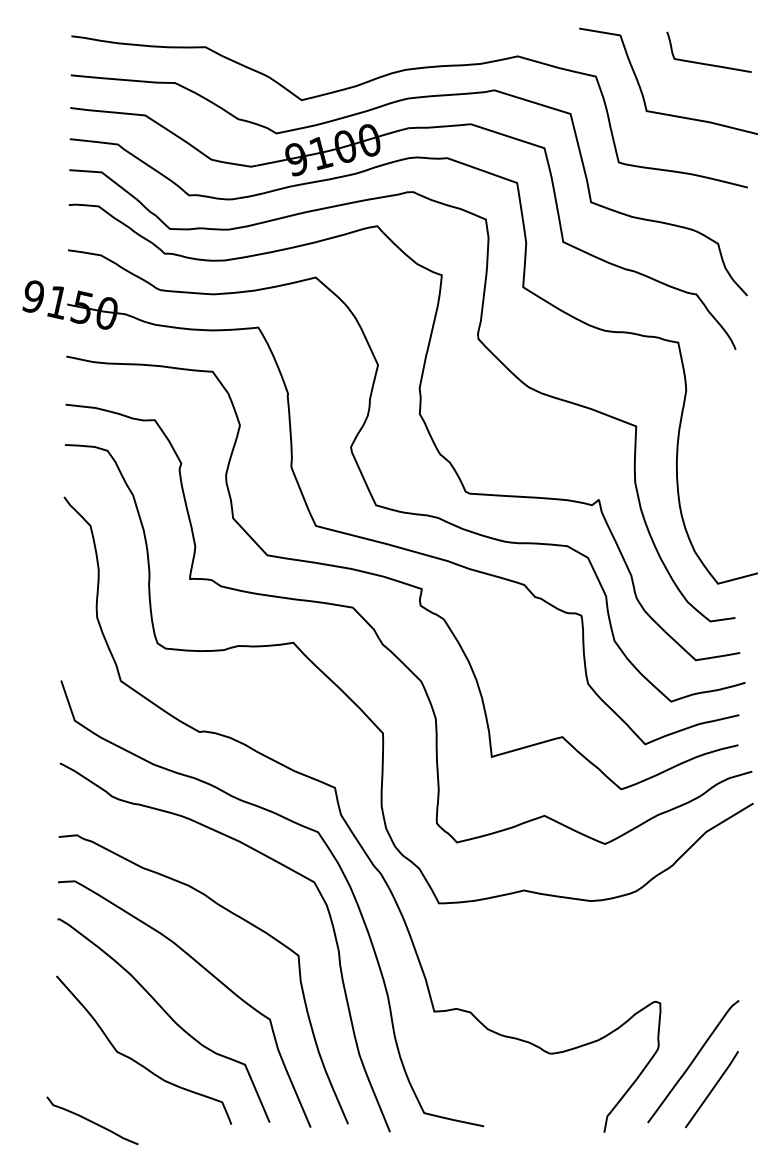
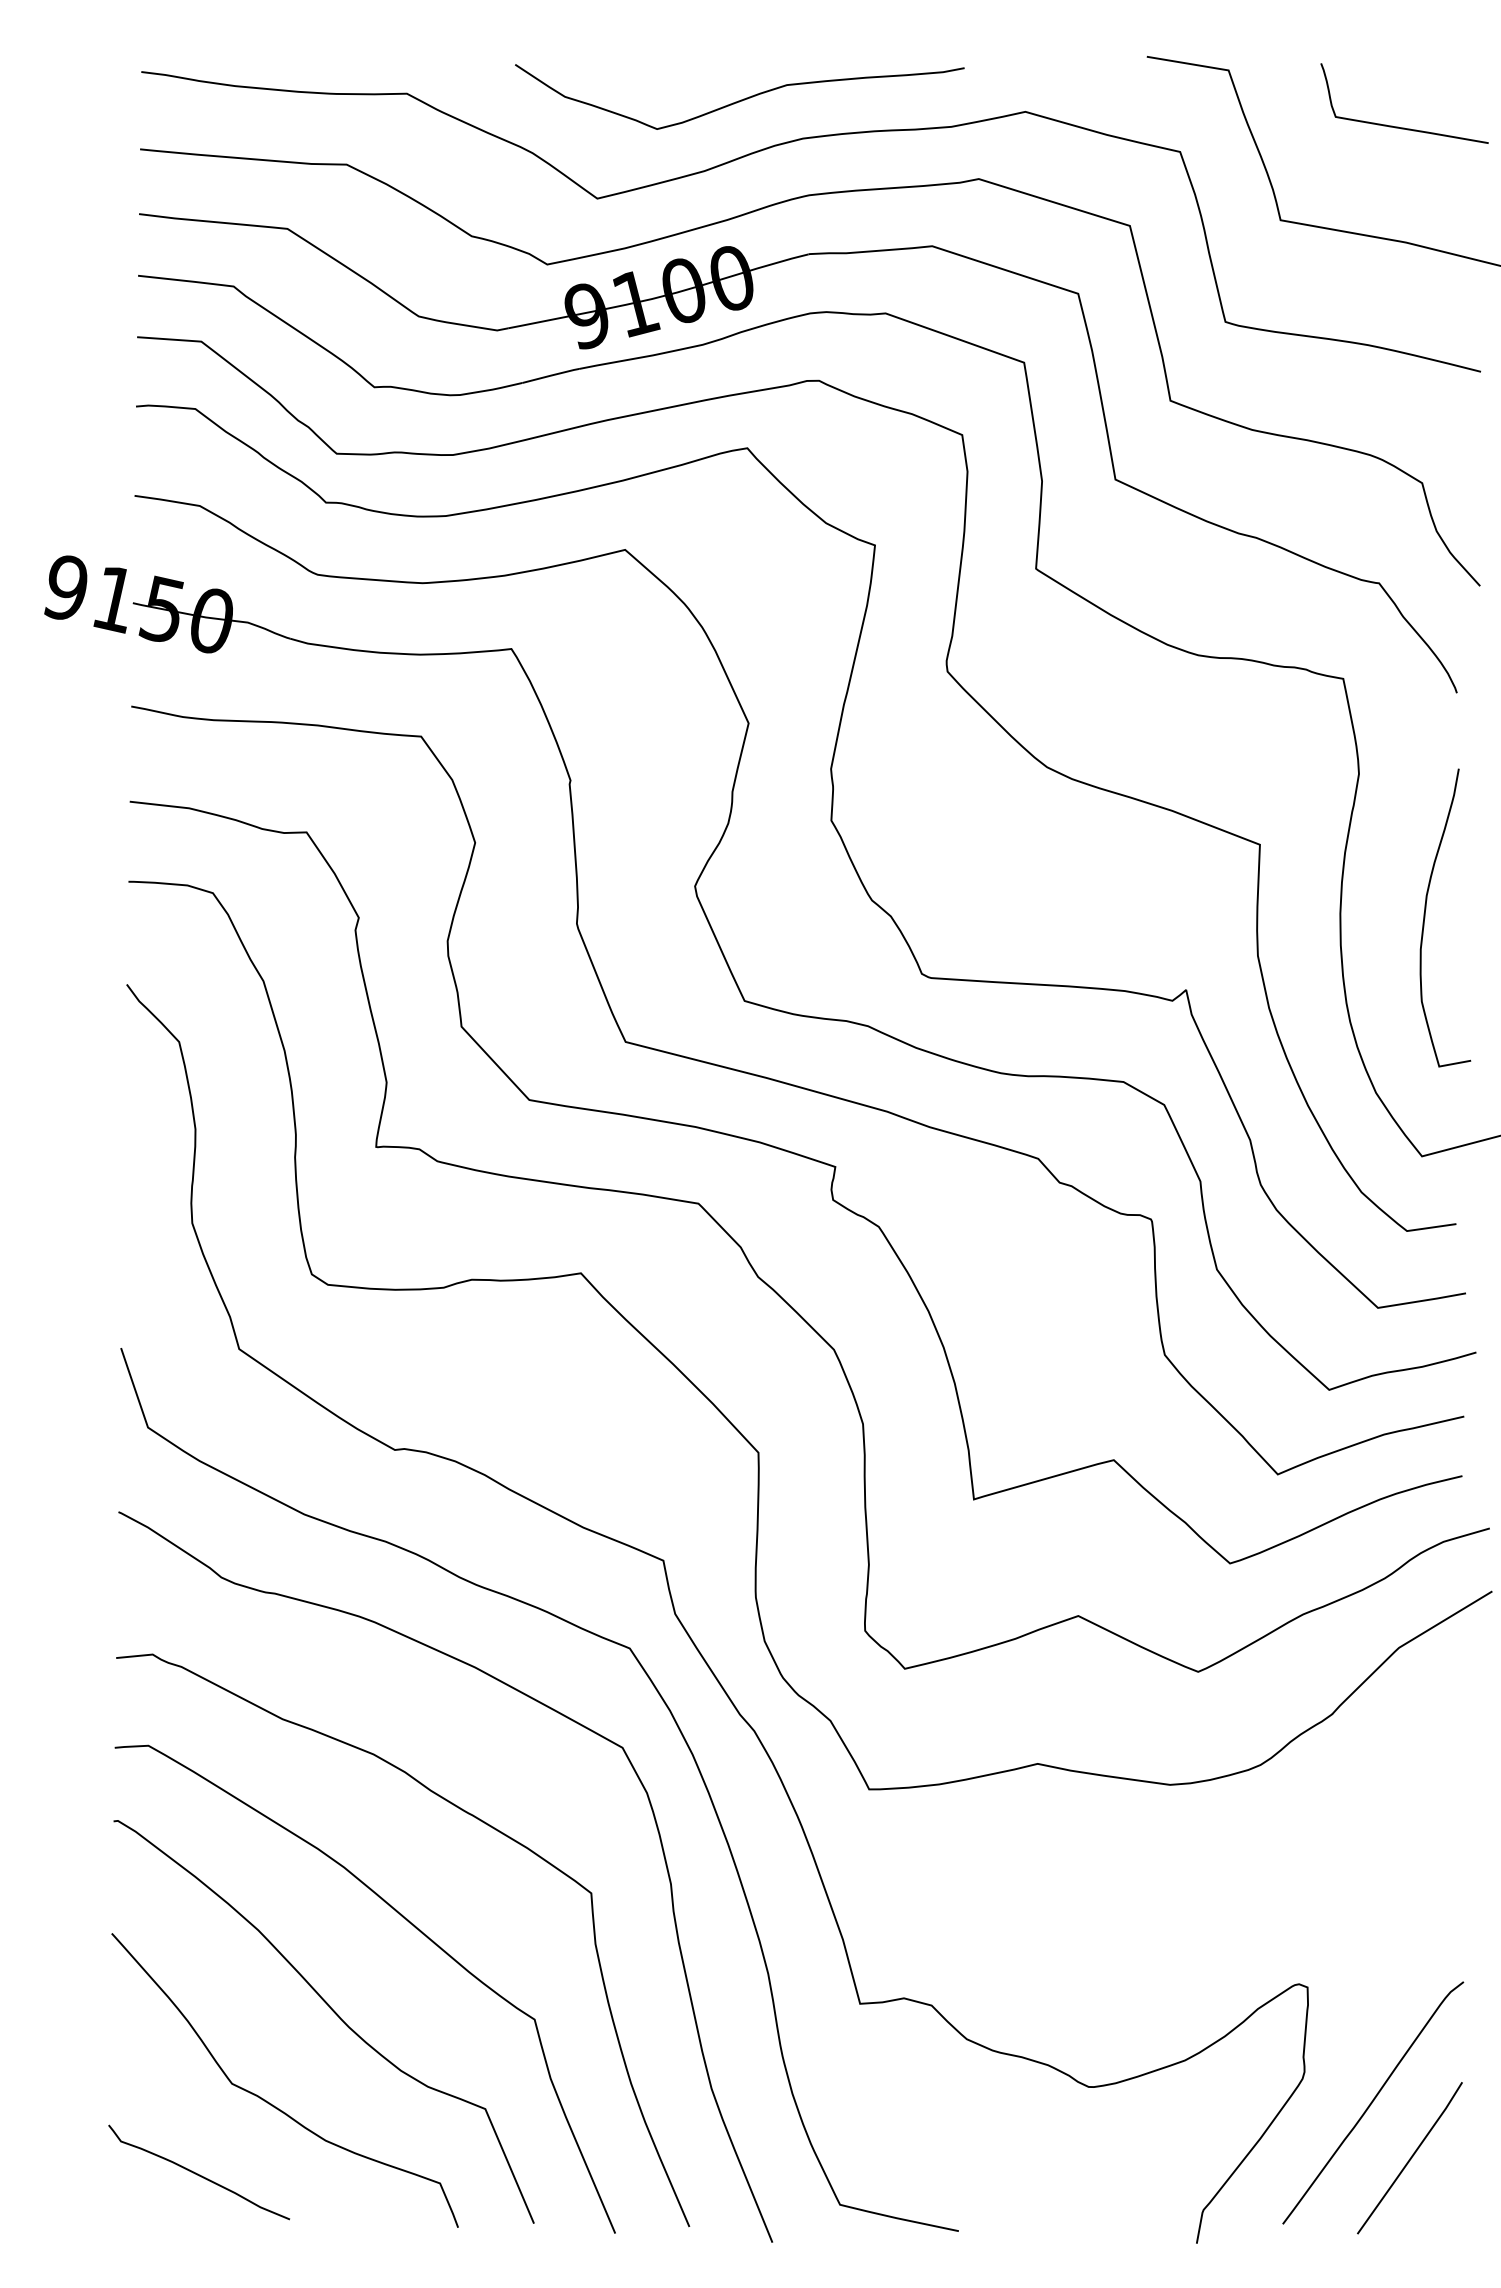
curve: (374, 49) -> (741, 98), added
curve: (720, 463) -> (1426, 918), added
curve: (91, 1120) -> (196, 2171), moved

